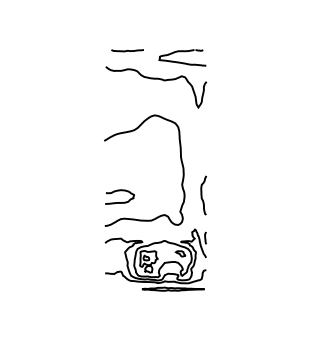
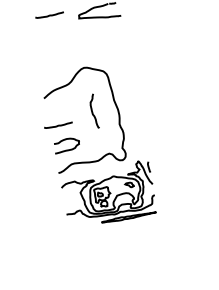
curve: (156, 79) -> (79, 36), removed
curve: (114, 173) -> (58, 125), added
curve: (202, 195) -> (93, 111), moved

